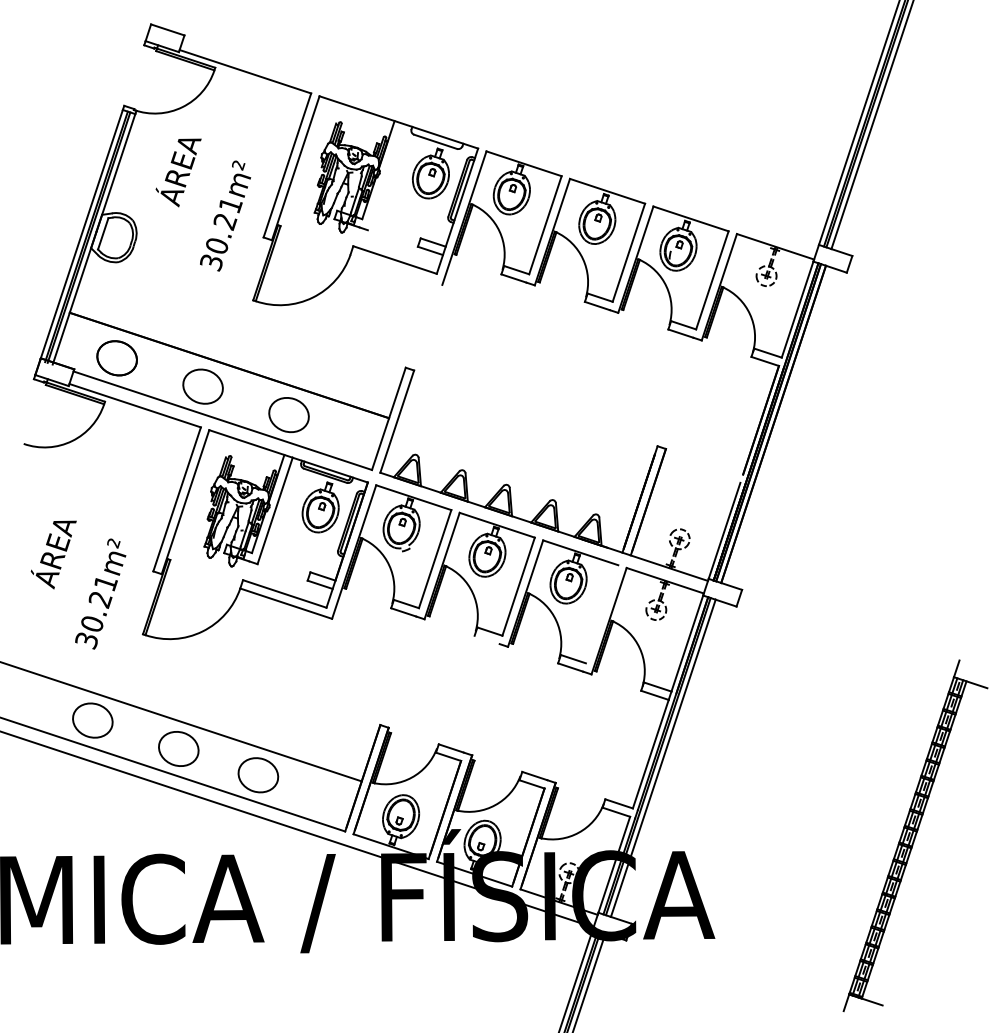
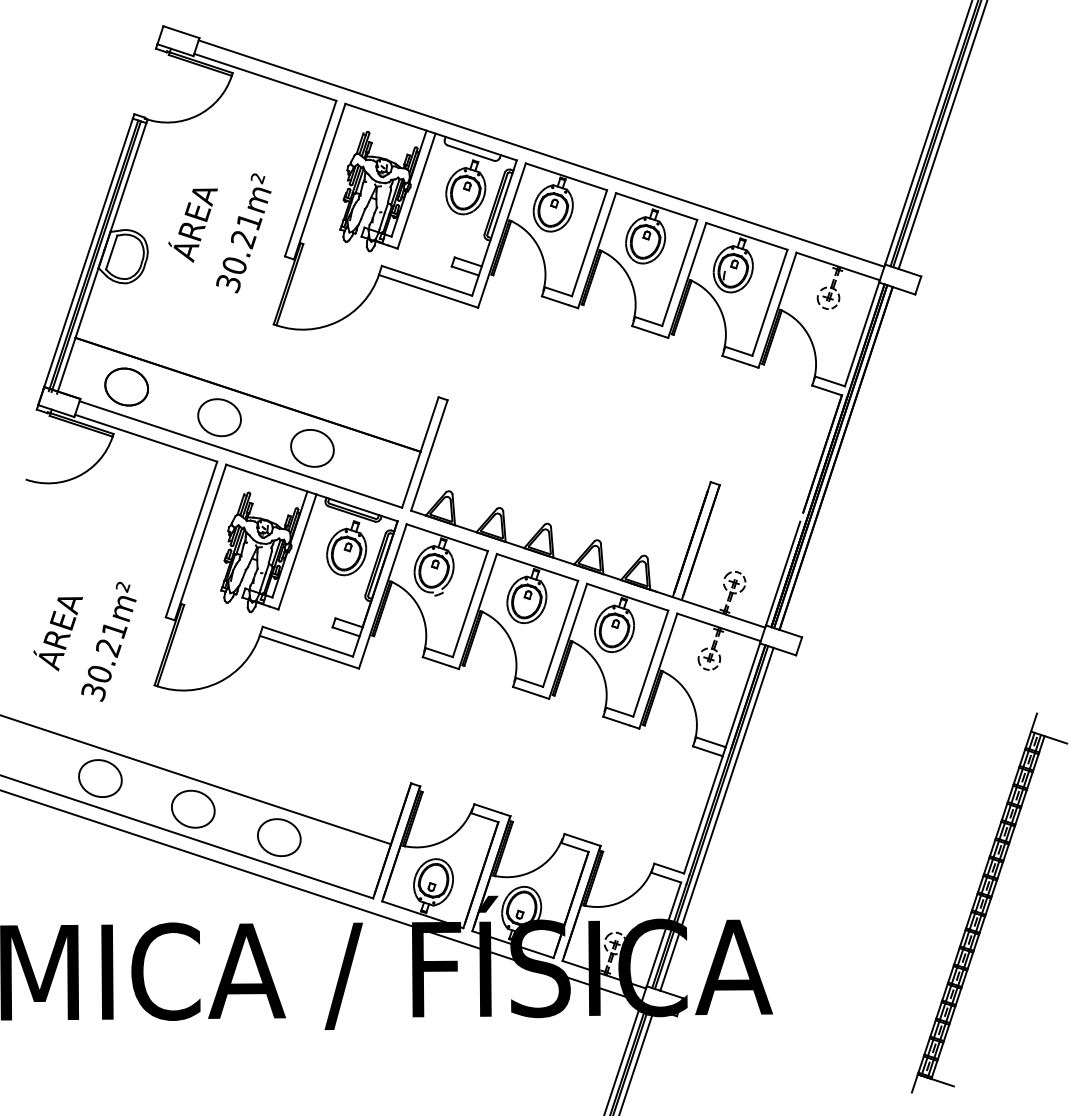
line: (500, 142) -> (540, 153), added
text: (178, 172) -> (192, 225), moved
line: (384, 176) -> (415, 190), added
line: (396, 269) -> (428, 291), added
text: (53, 554) -> (57, 633), moved
line: (601, 614) -> (650, 663), added
line: (486, 639) -> (525, 690), added

